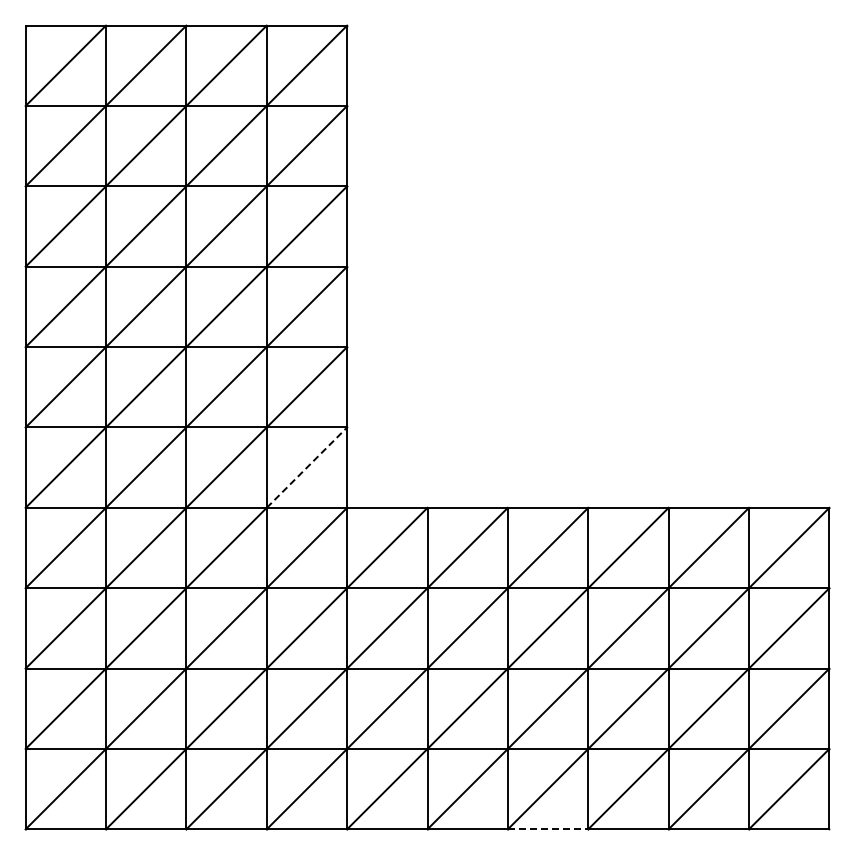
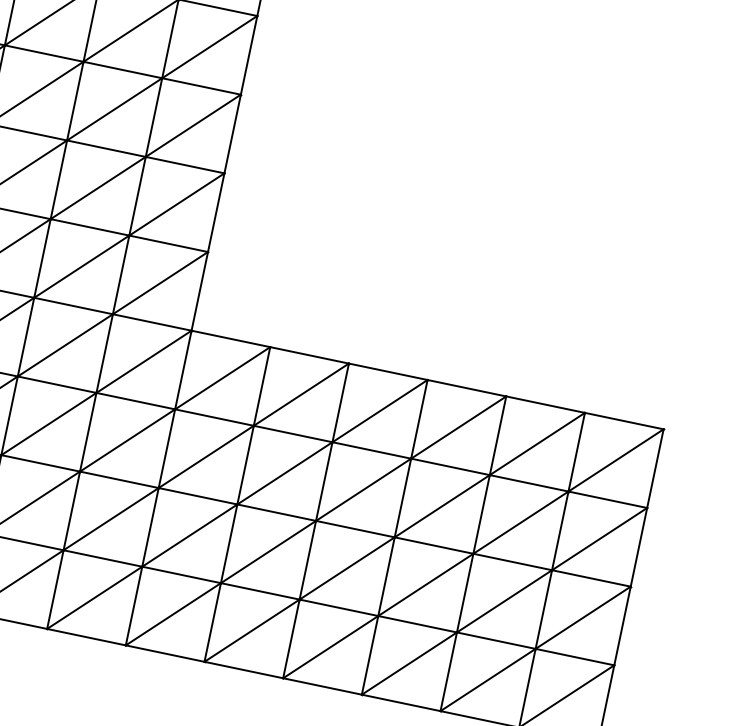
line: (306, 467) -> (160, 282), dashed -> solid
line: (548, 829) -> (322, 686), dashed -> solid

